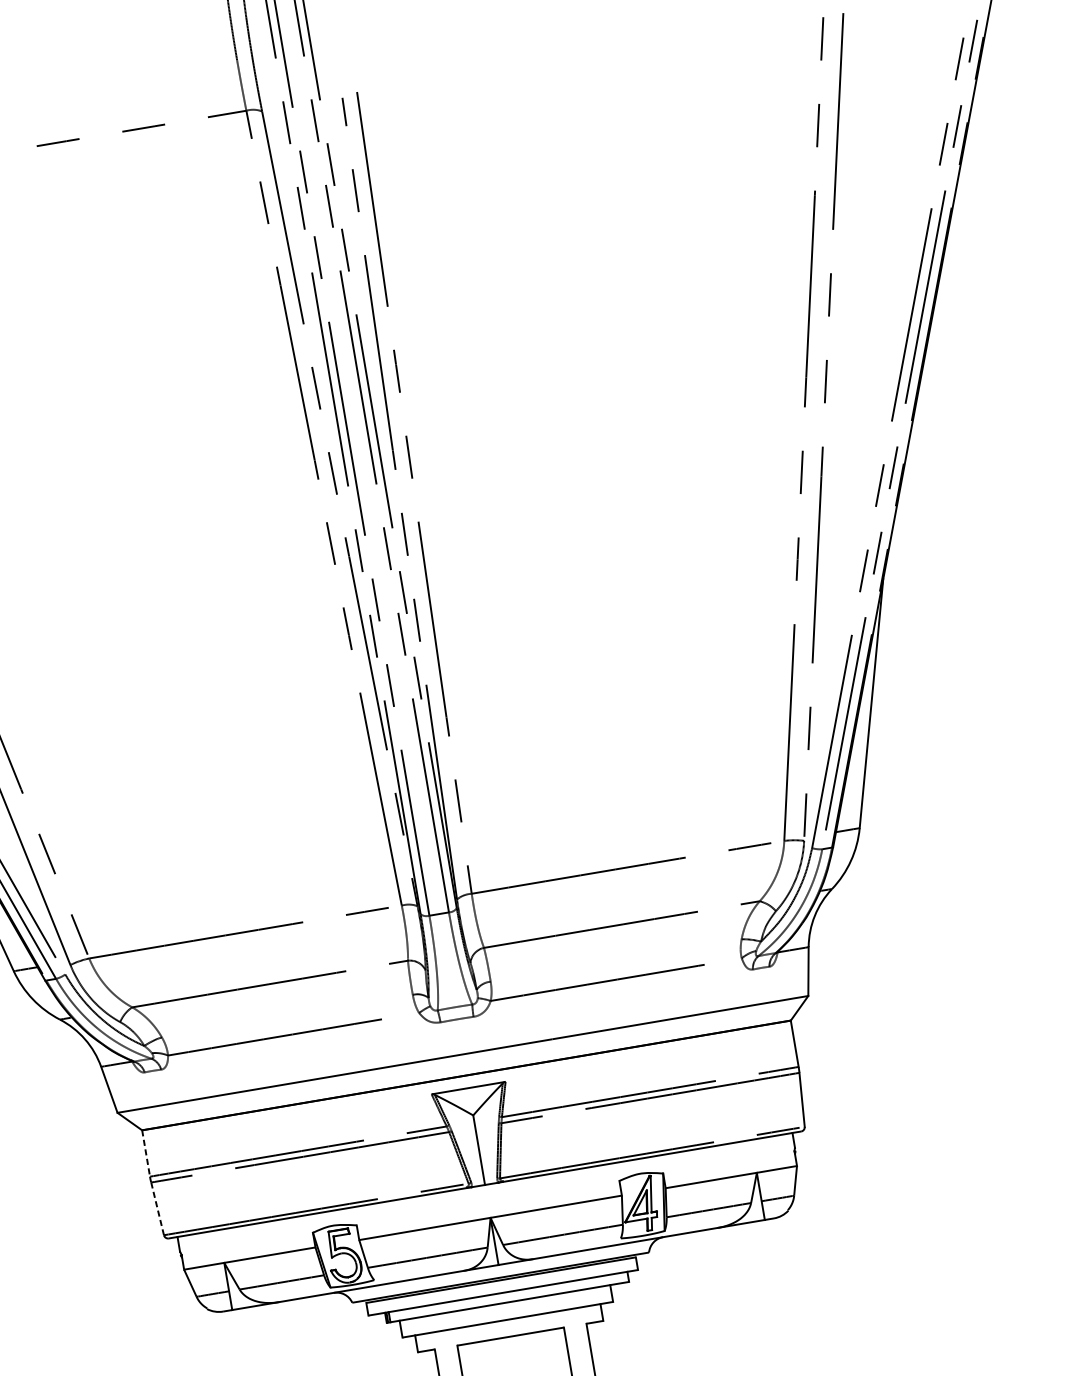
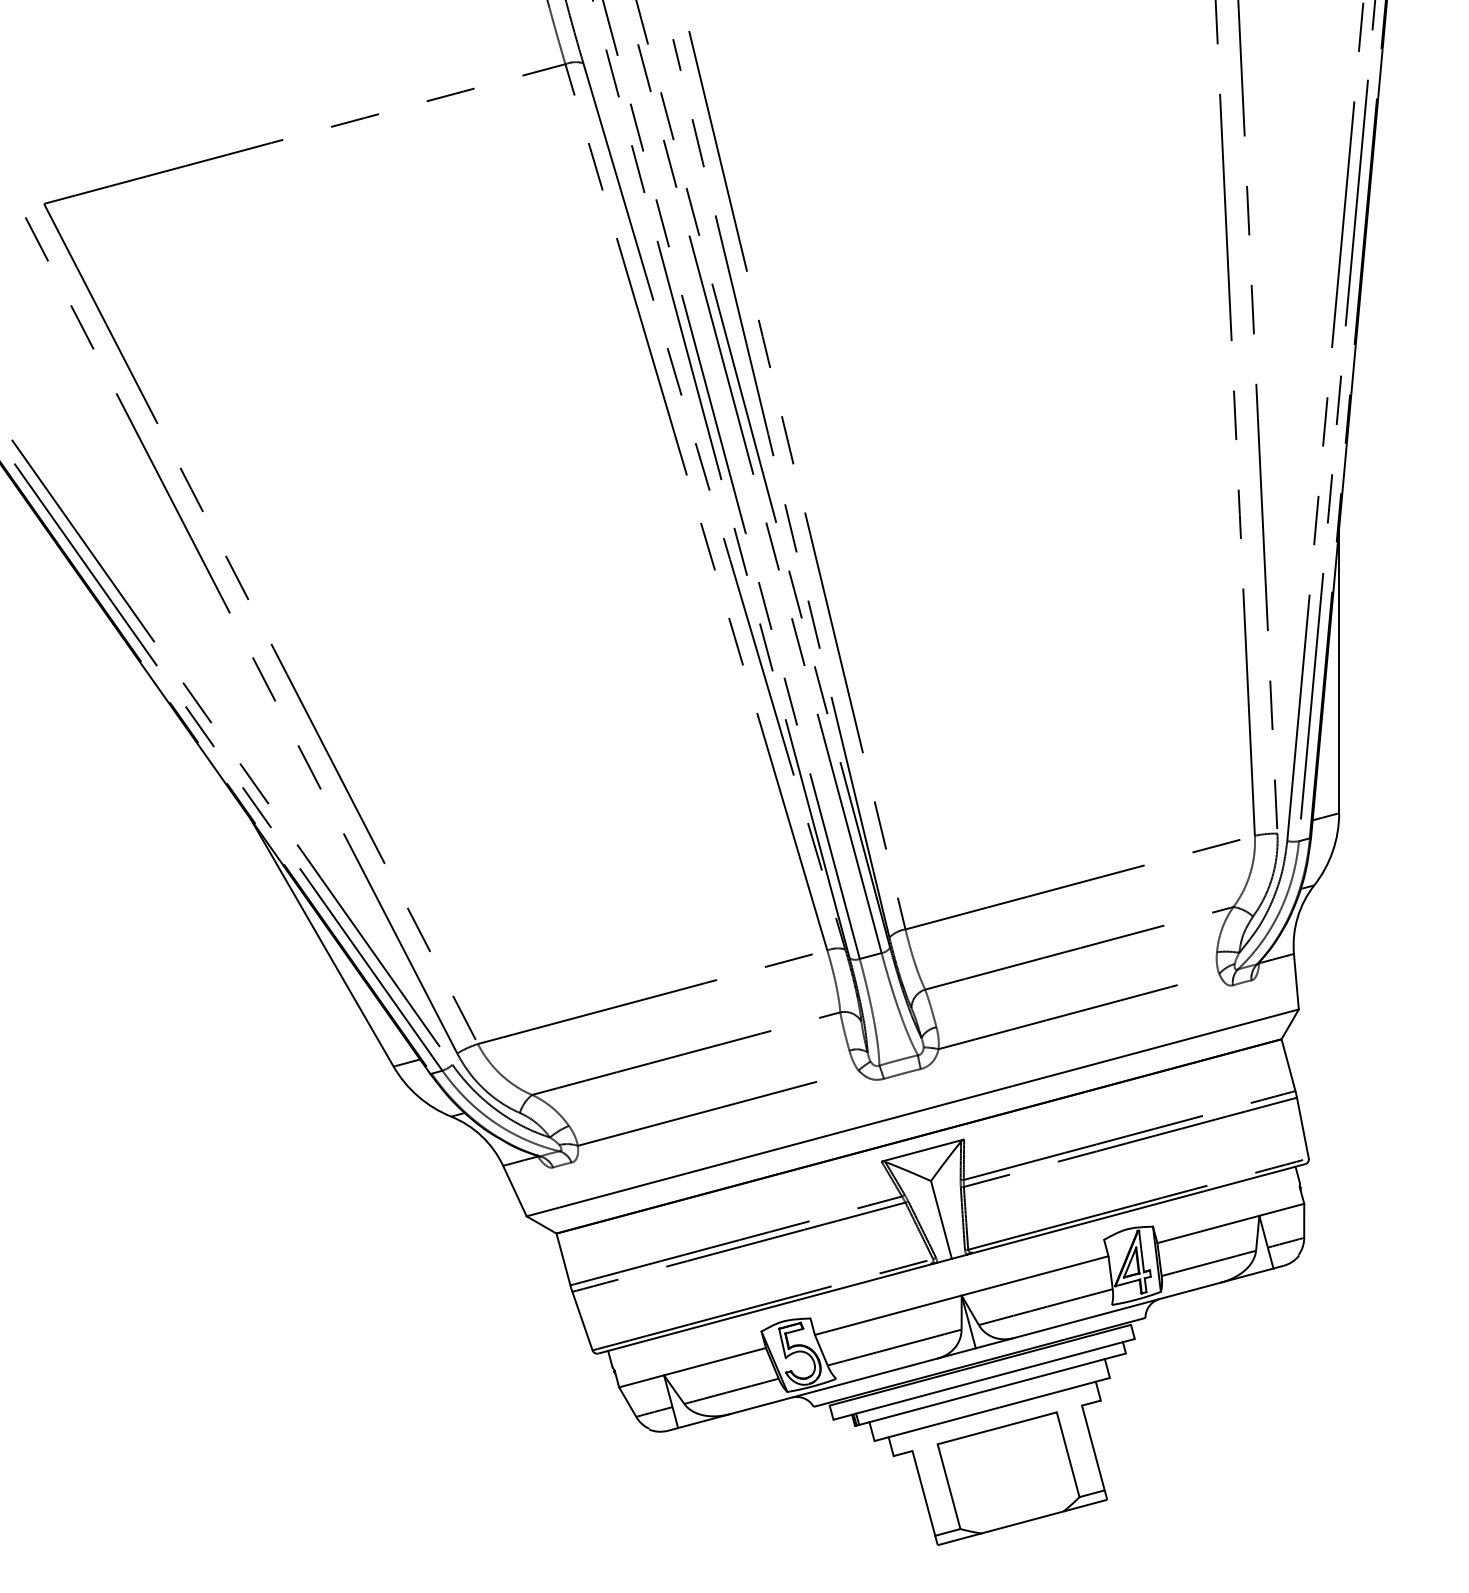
line: (146, 1153) -> (563, 1259), dashed -> solid
line: (157, 1209) -> (582, 1321), dashed -> solid

